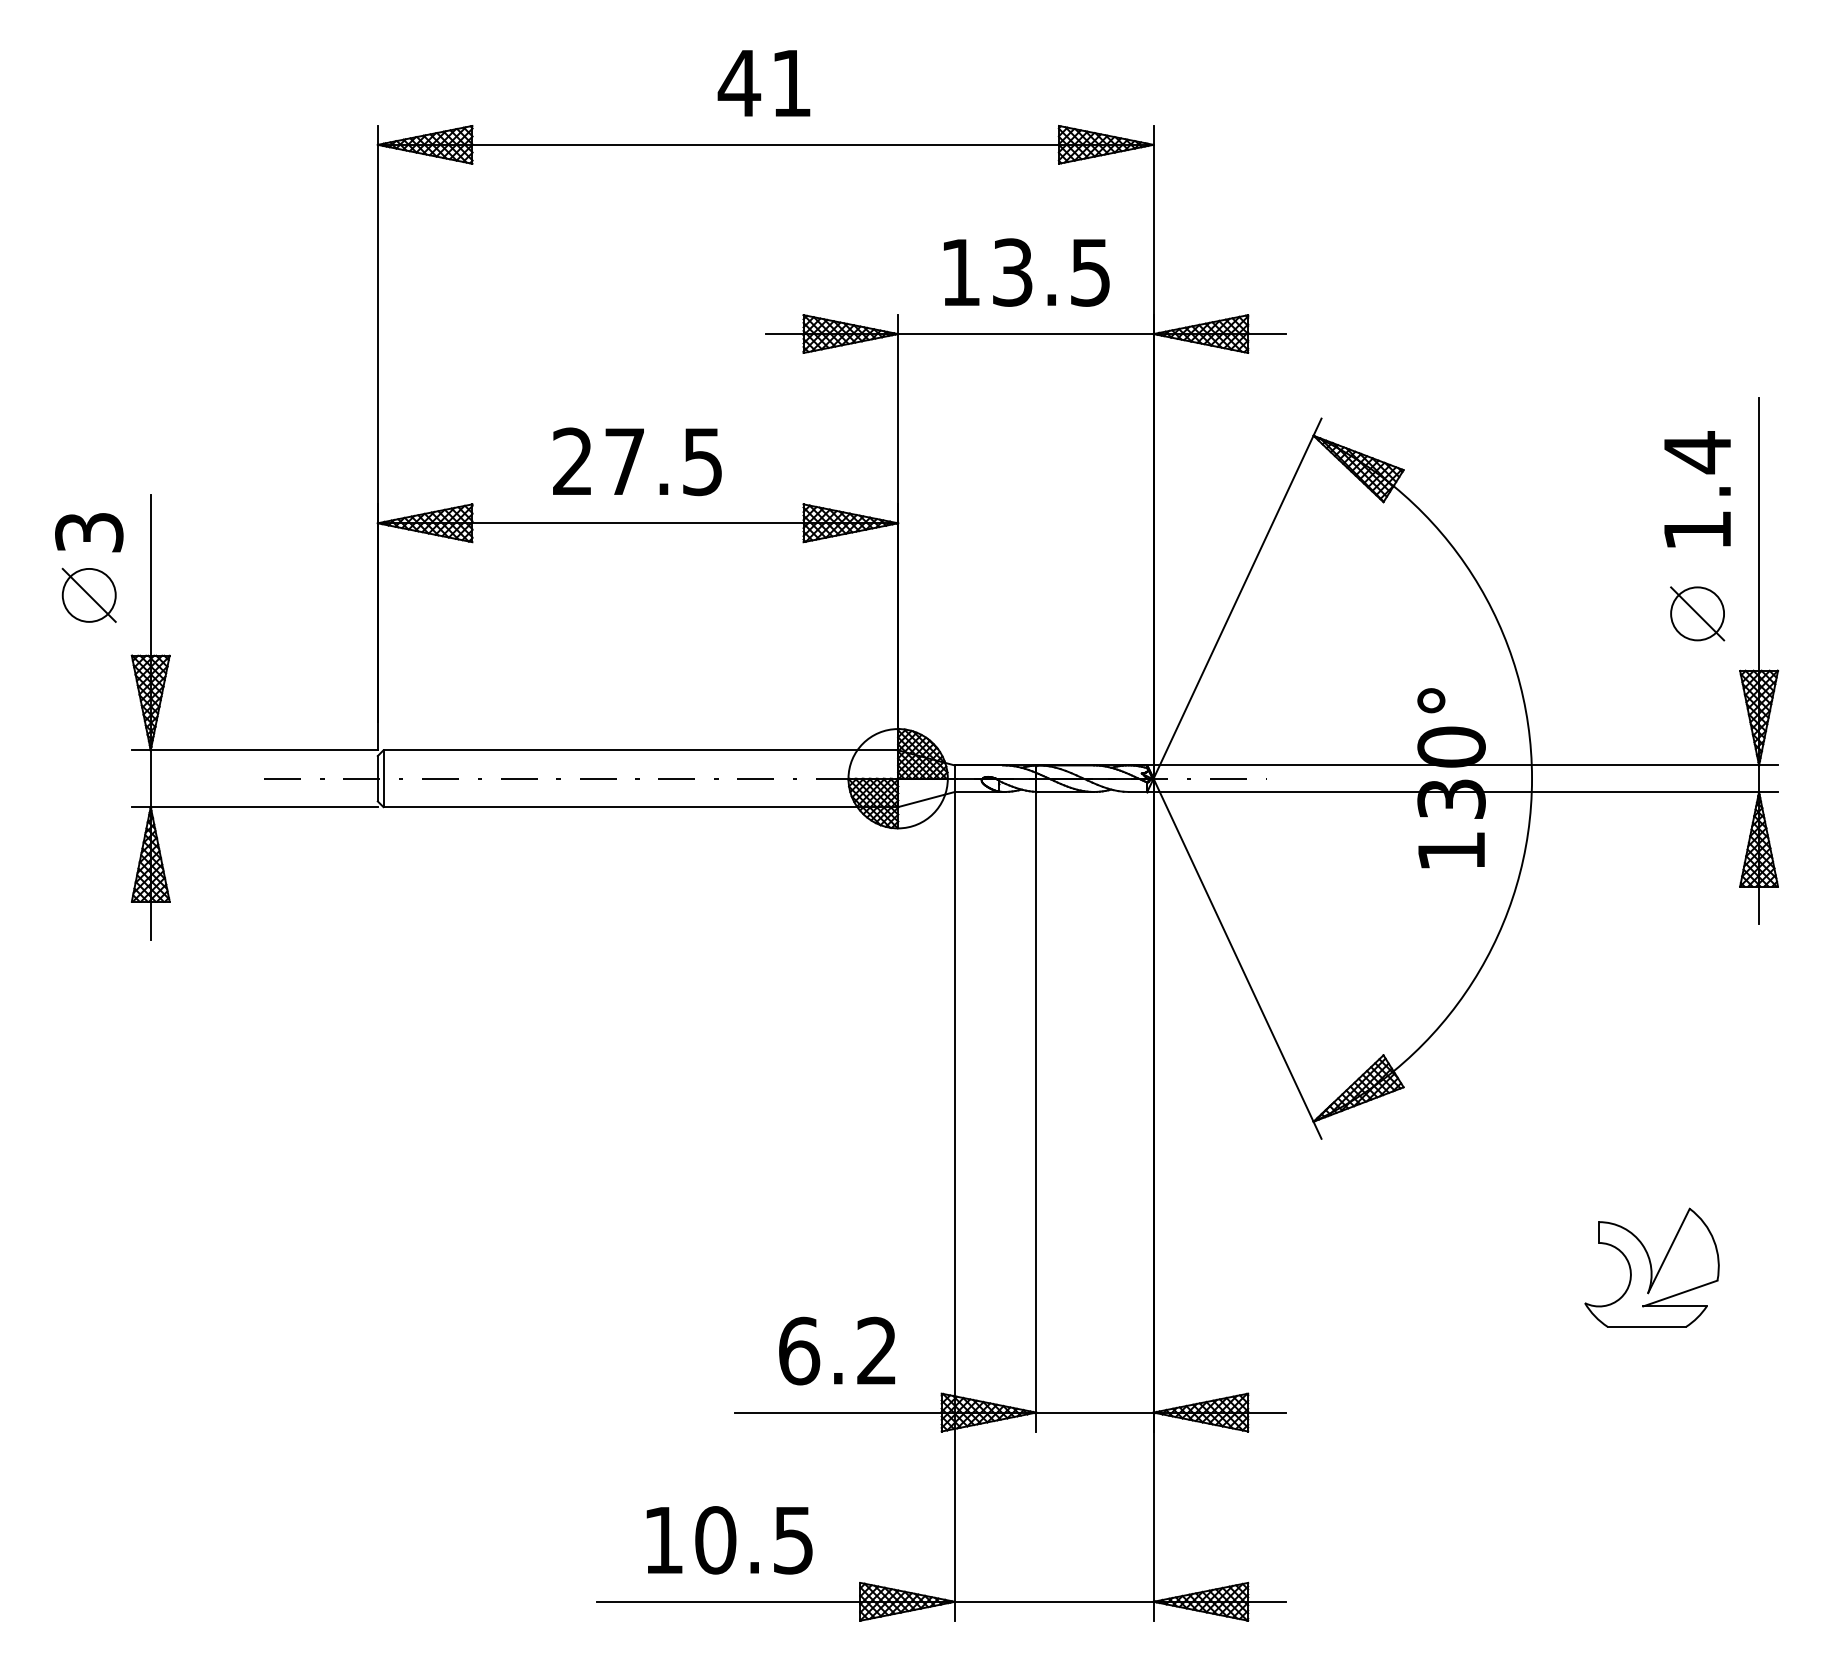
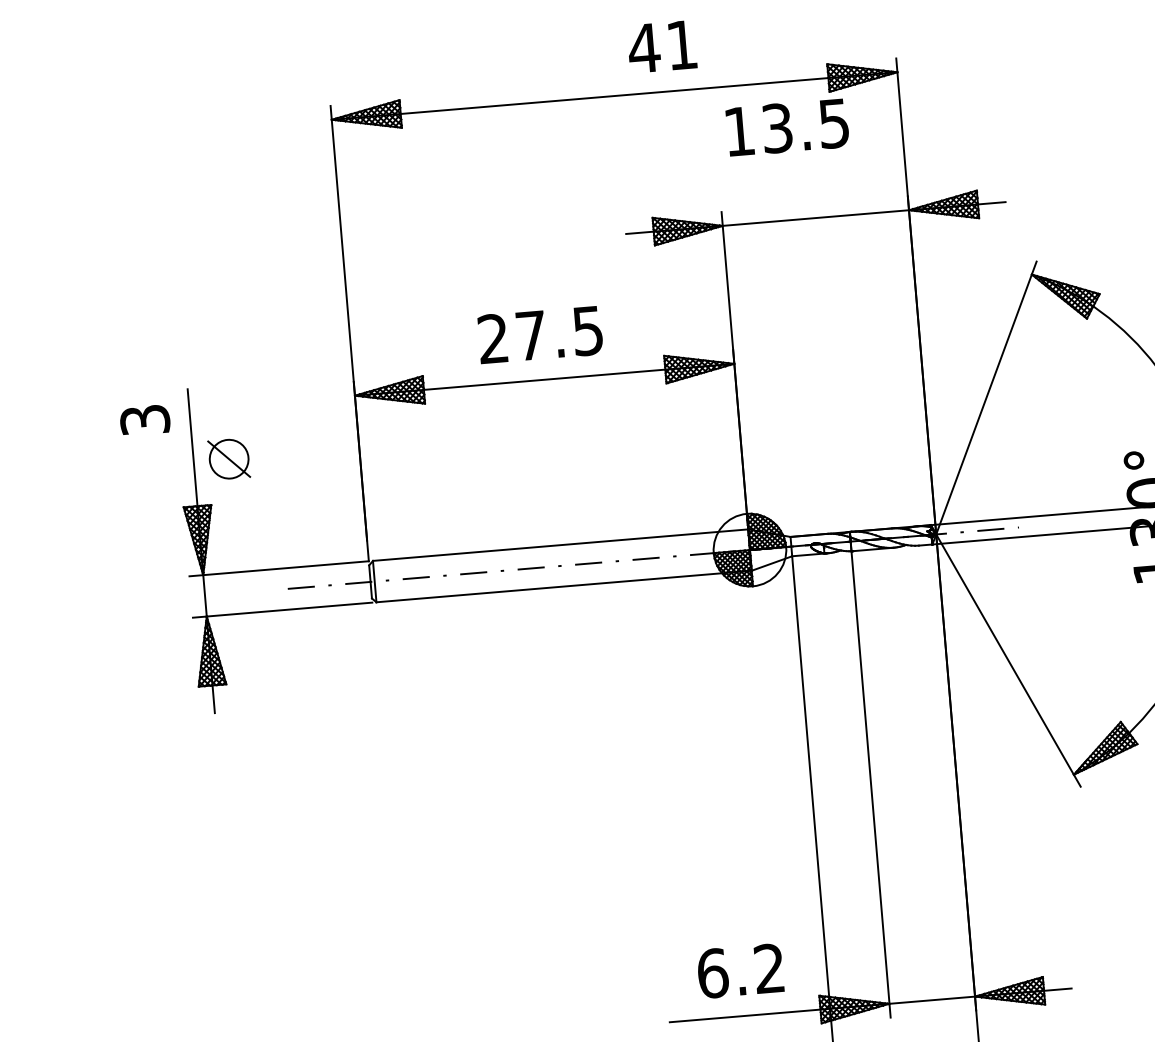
text: (763, 83) -> (661, 47), moved
text: (1026, 272) -> (787, 127), moved
part: (88, 594) -> (228, 458), moved

